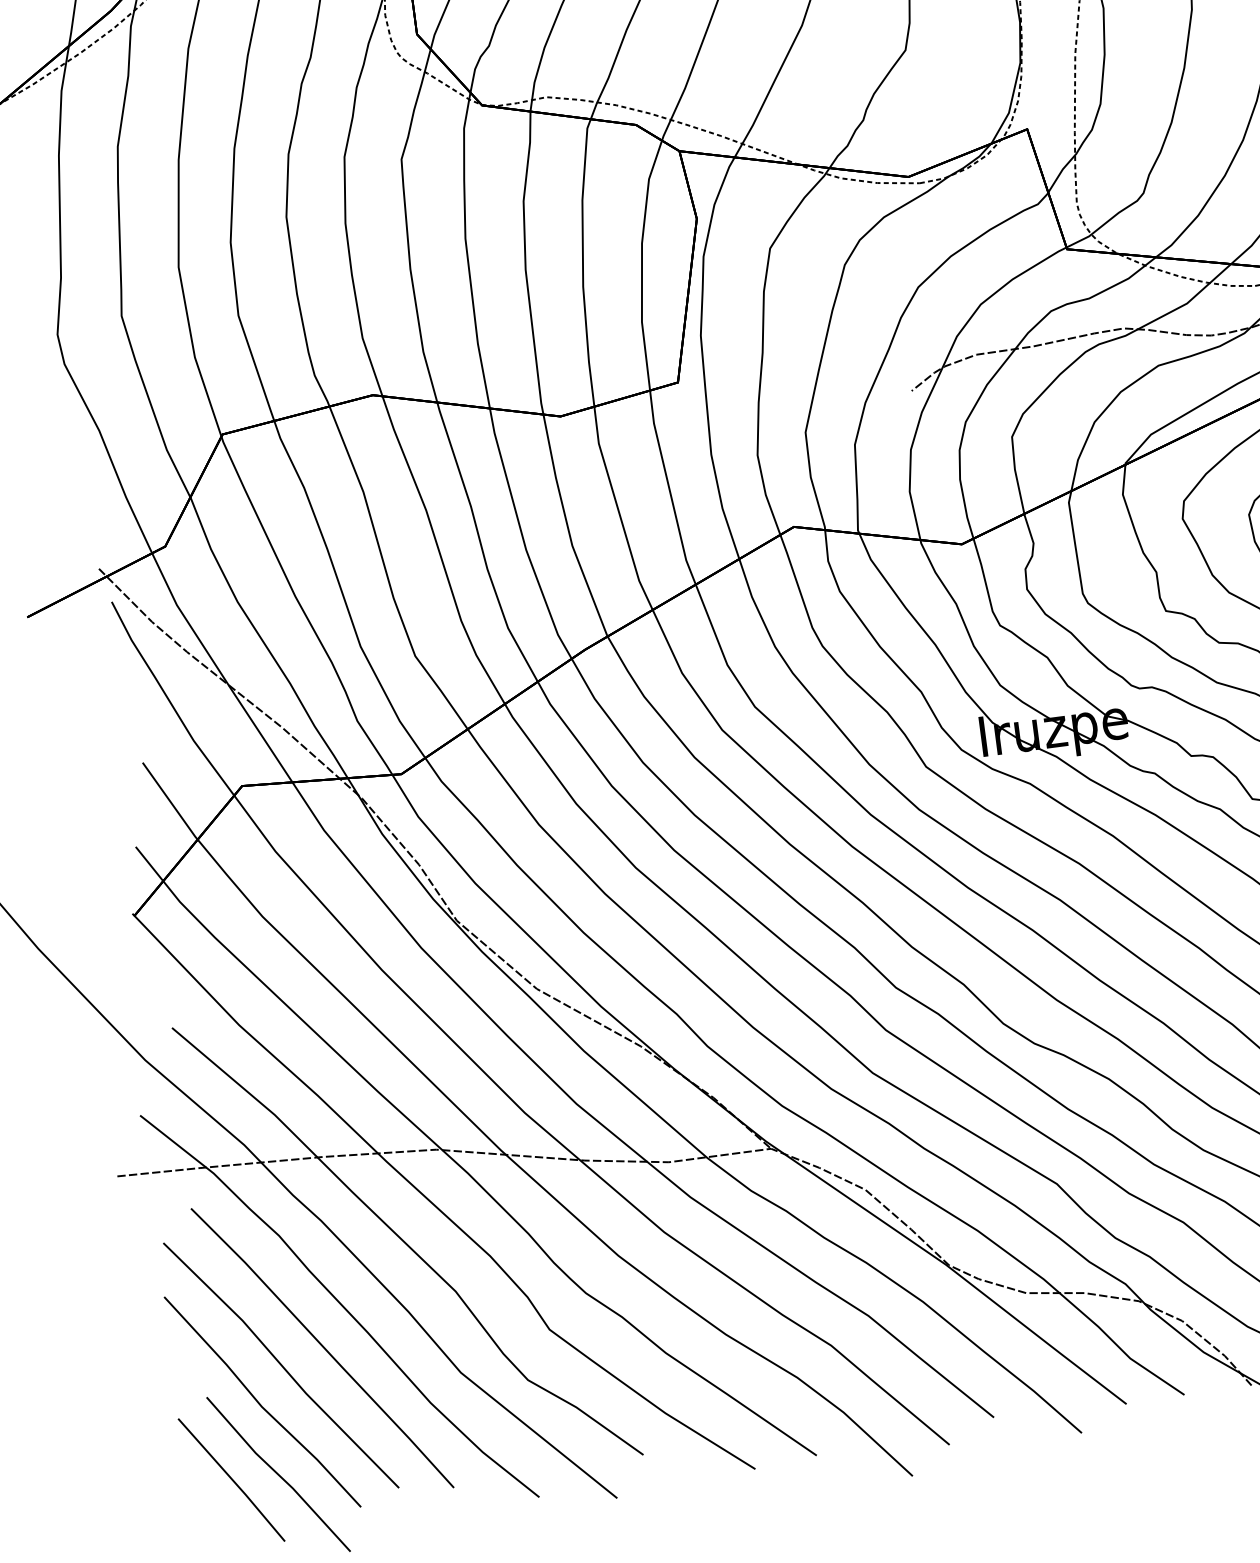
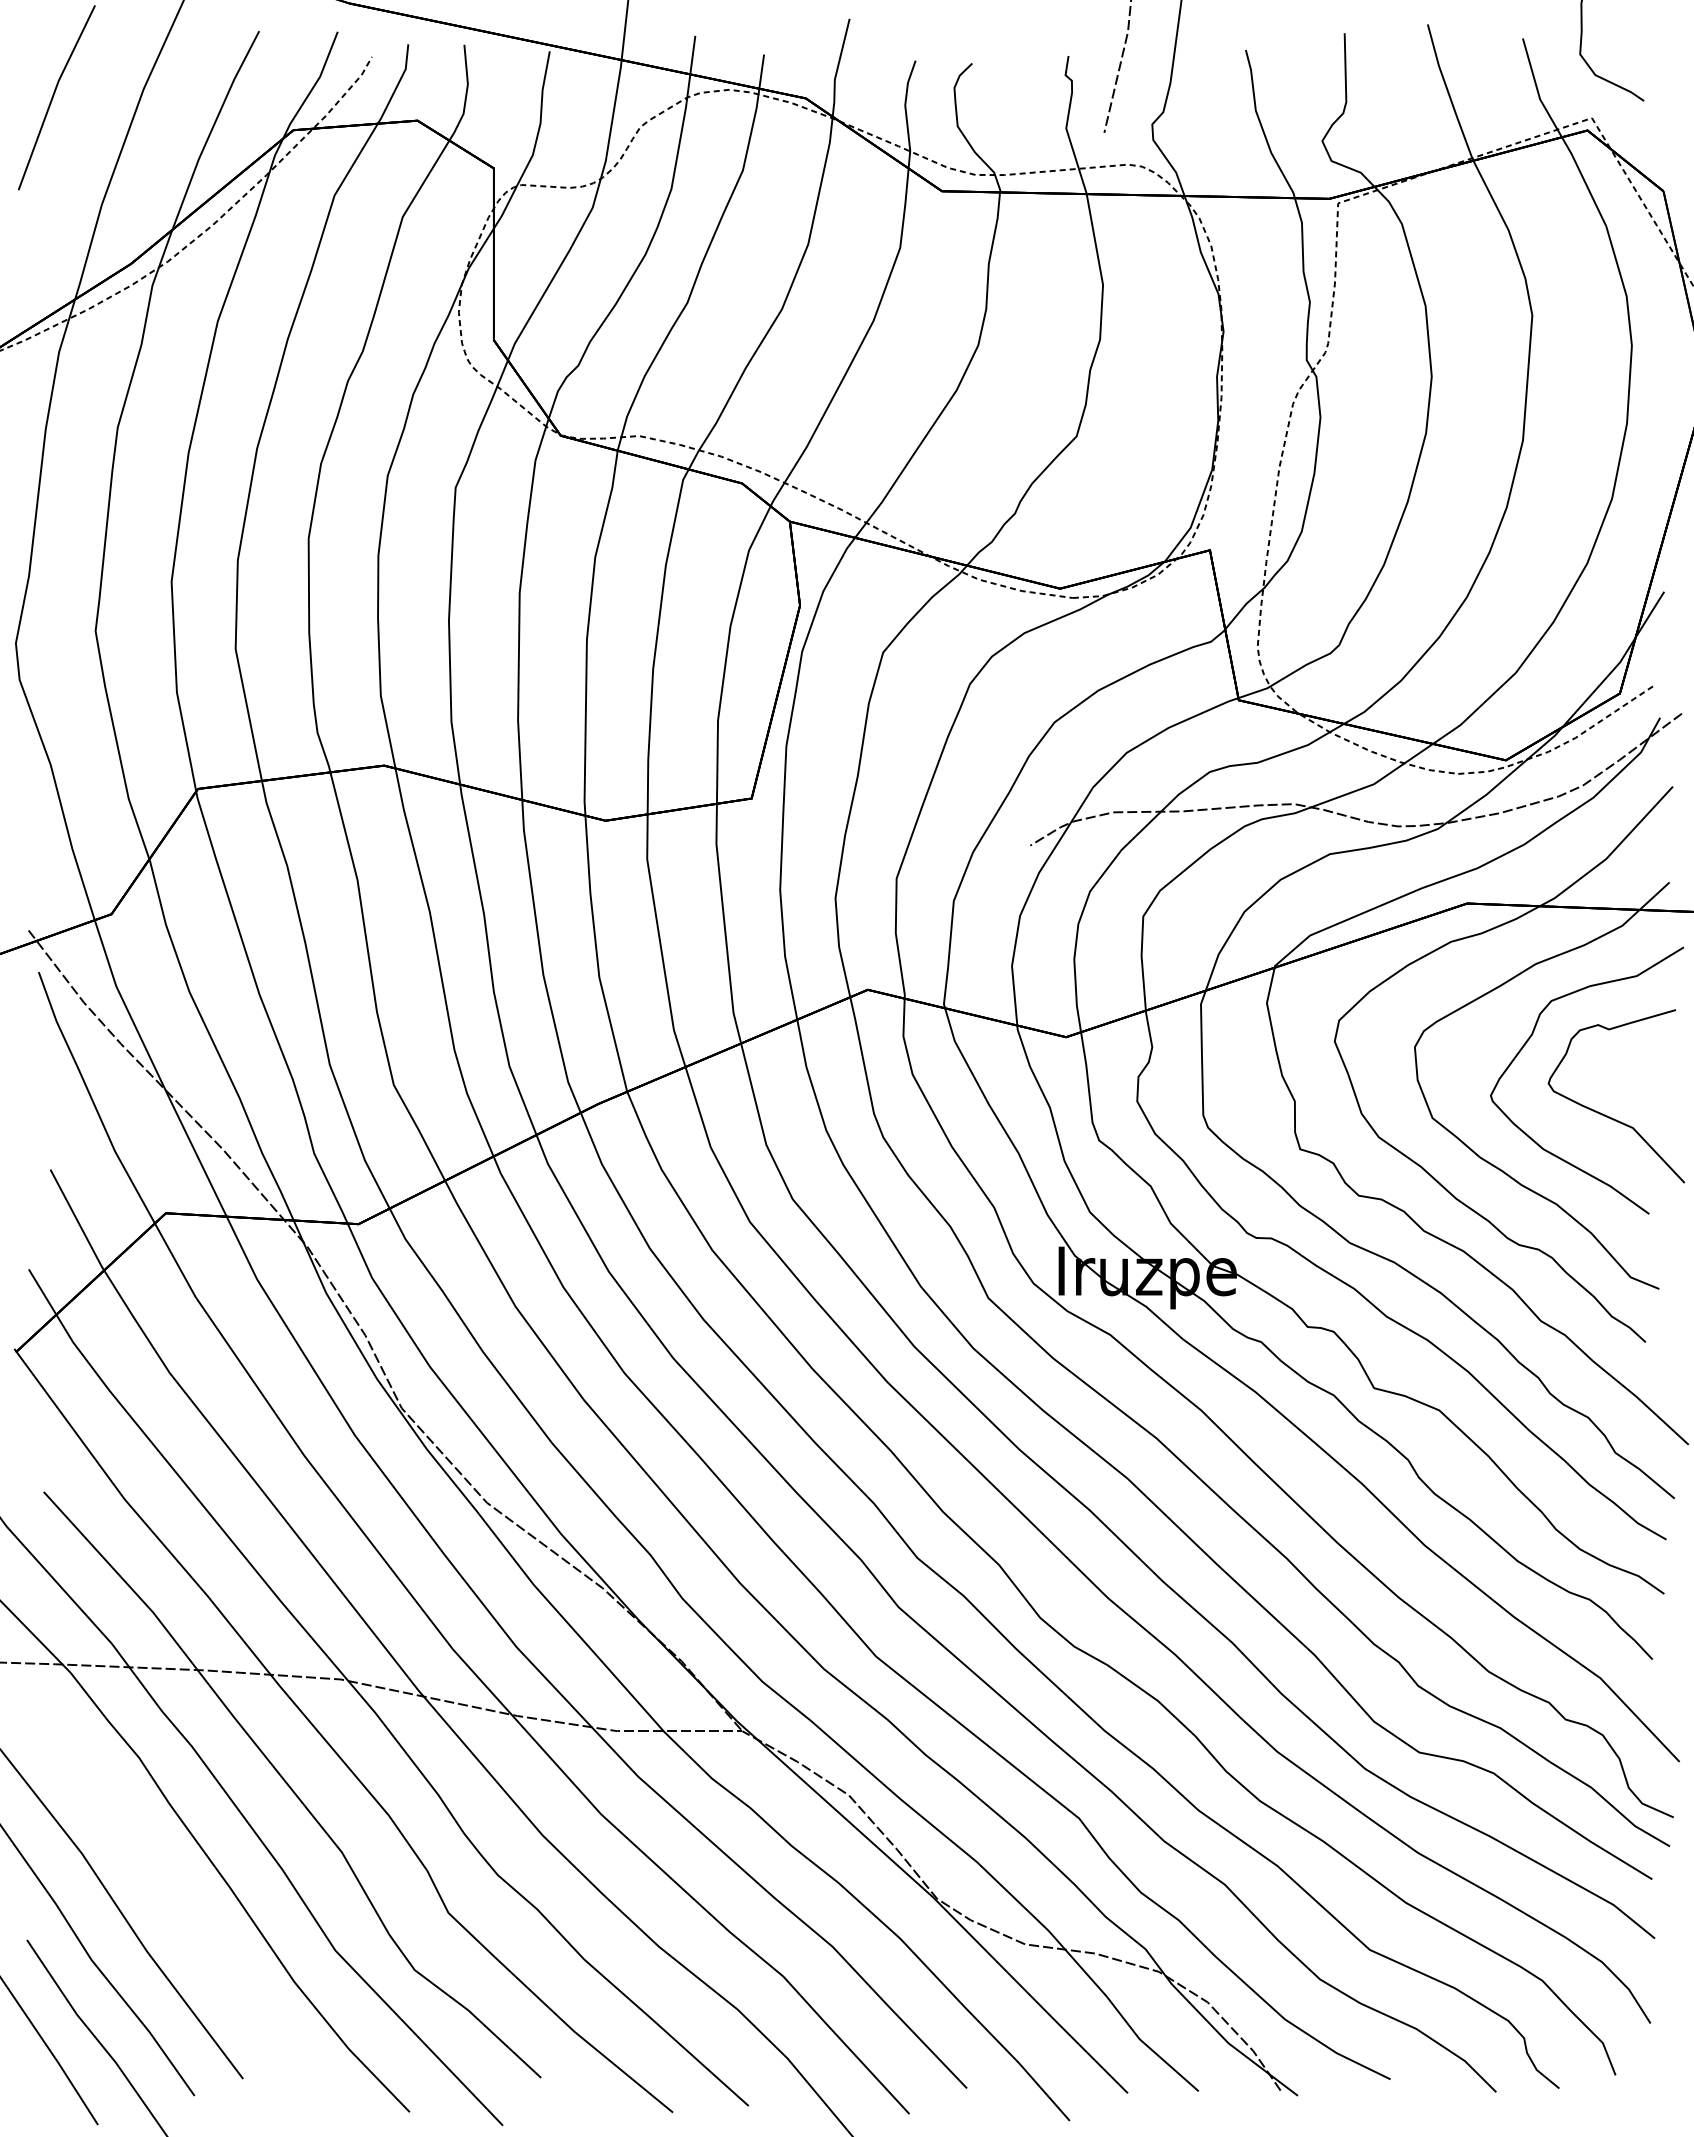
curve: (322, 1347) -> (173, 1898), removed

